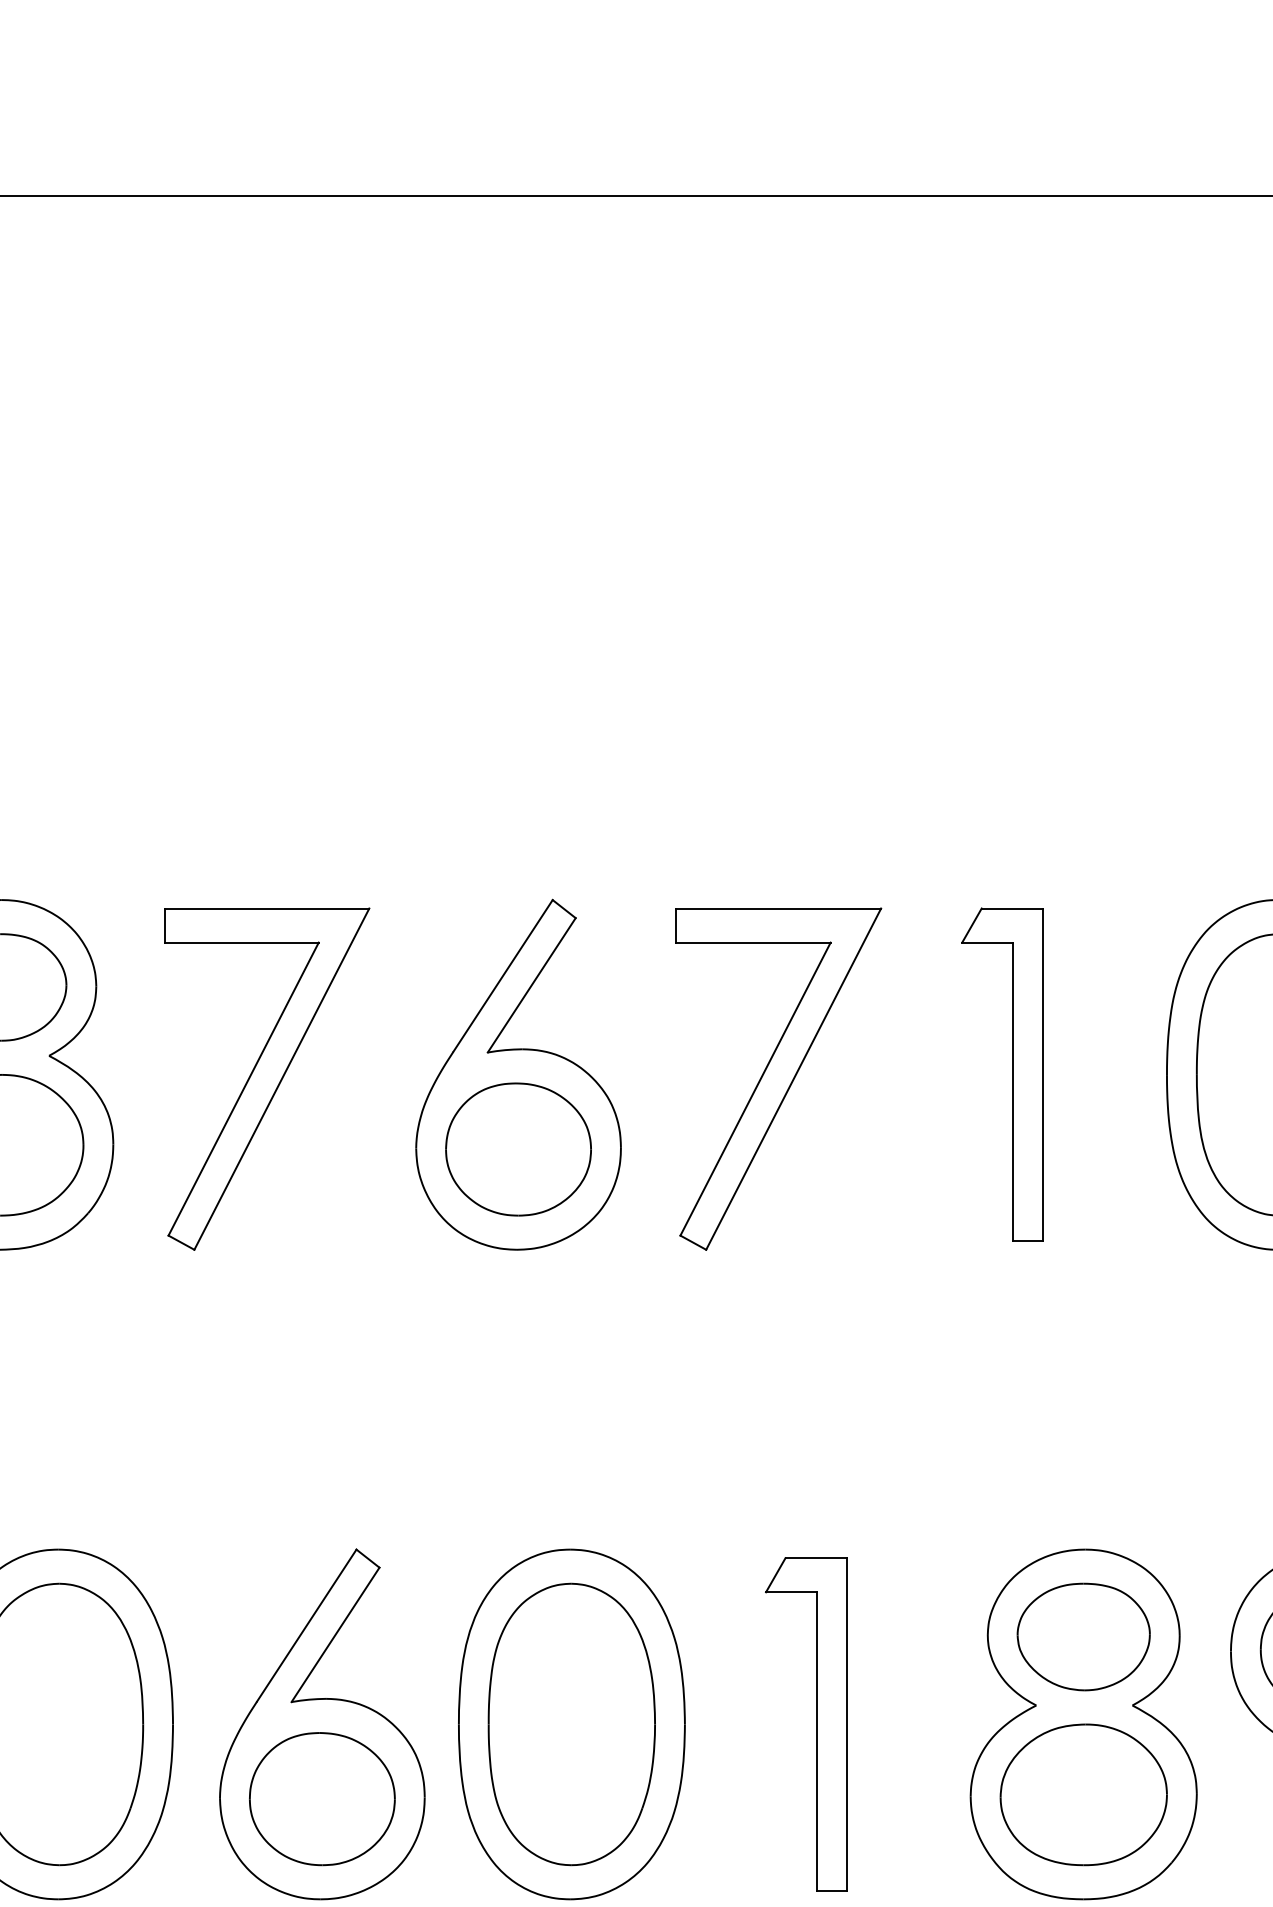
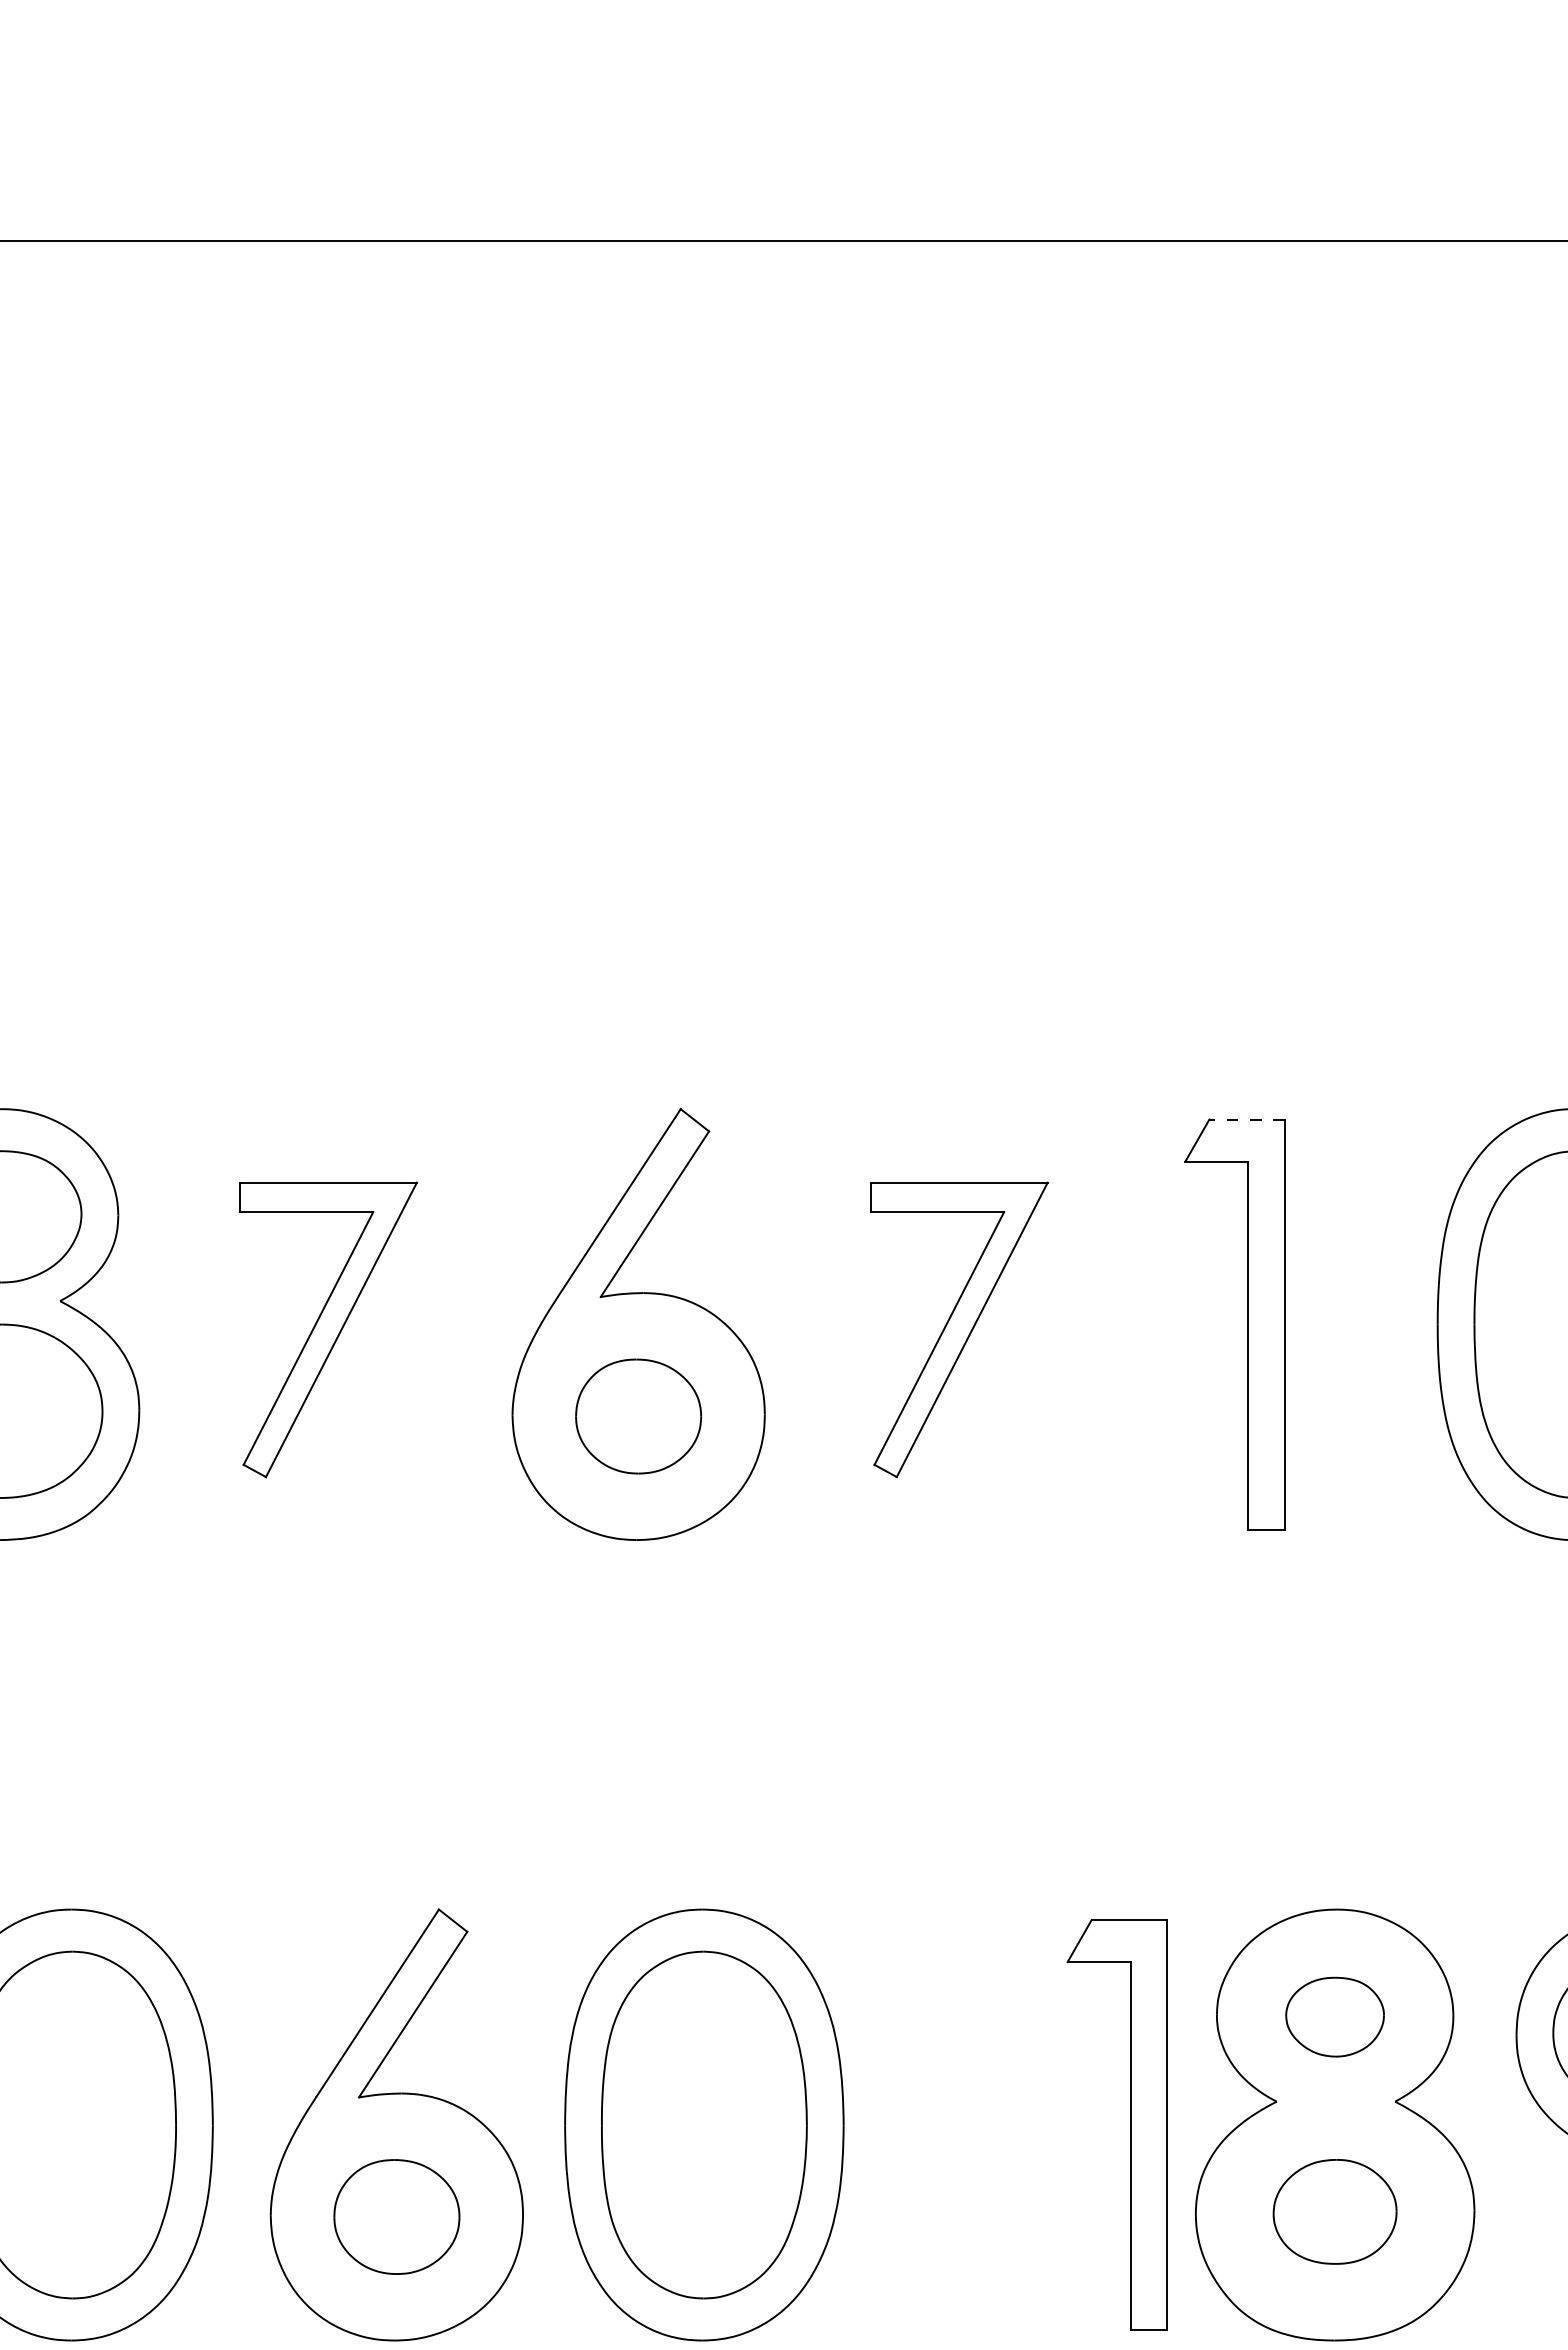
line: (1012, 908) -> (1247, 1119), solid -> dashed
part: (266, 1078) -> (328, 1329), size x0.7
part: (778, 1078) -> (959, 1329), size x0.7
part: (518, 1149) -> (638, 1416), size x0.7
part: (1083, 1636) -> (1334, 2016), size x0.6
part: (817, 1724) -> (1130, 2124), moved
part: (1083, 1794) -> (1334, 2211), size x0.6
part: (322, 1798) -> (396, 2216), size x0.7

